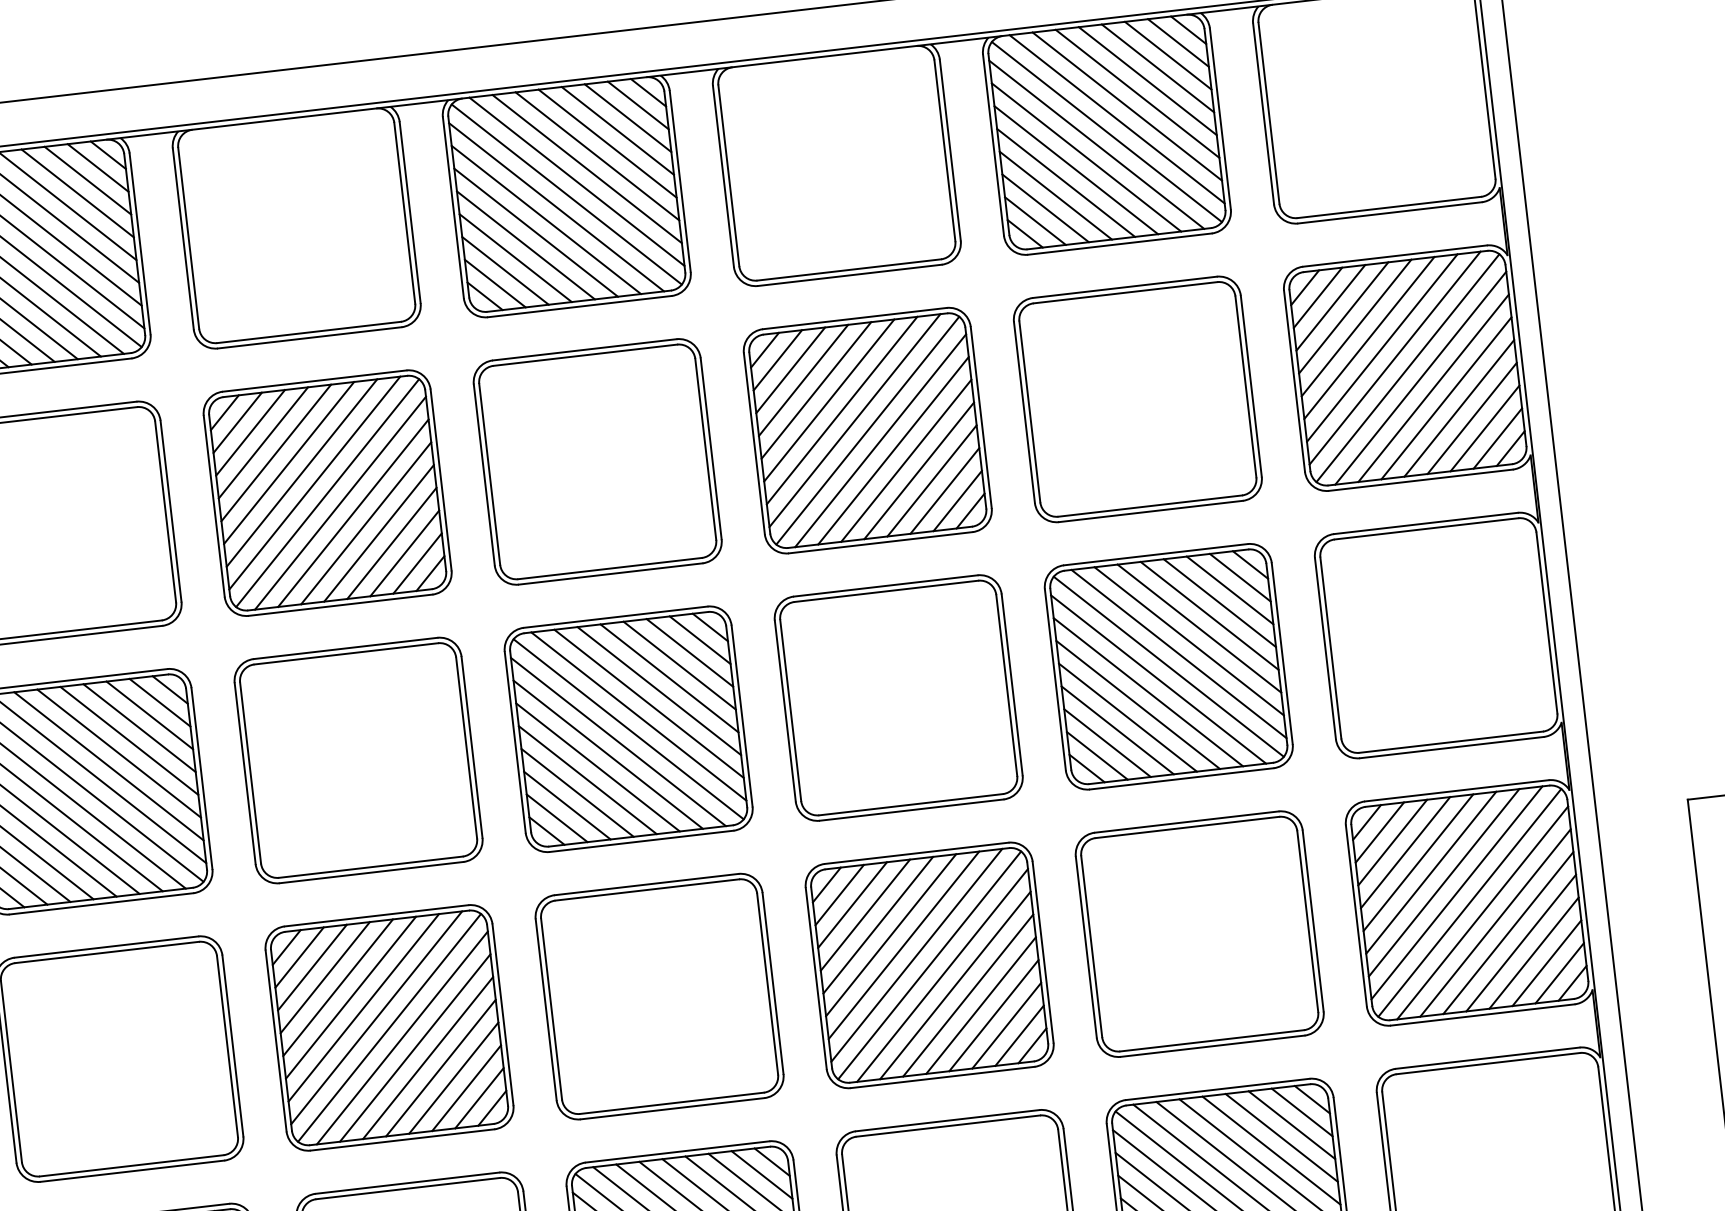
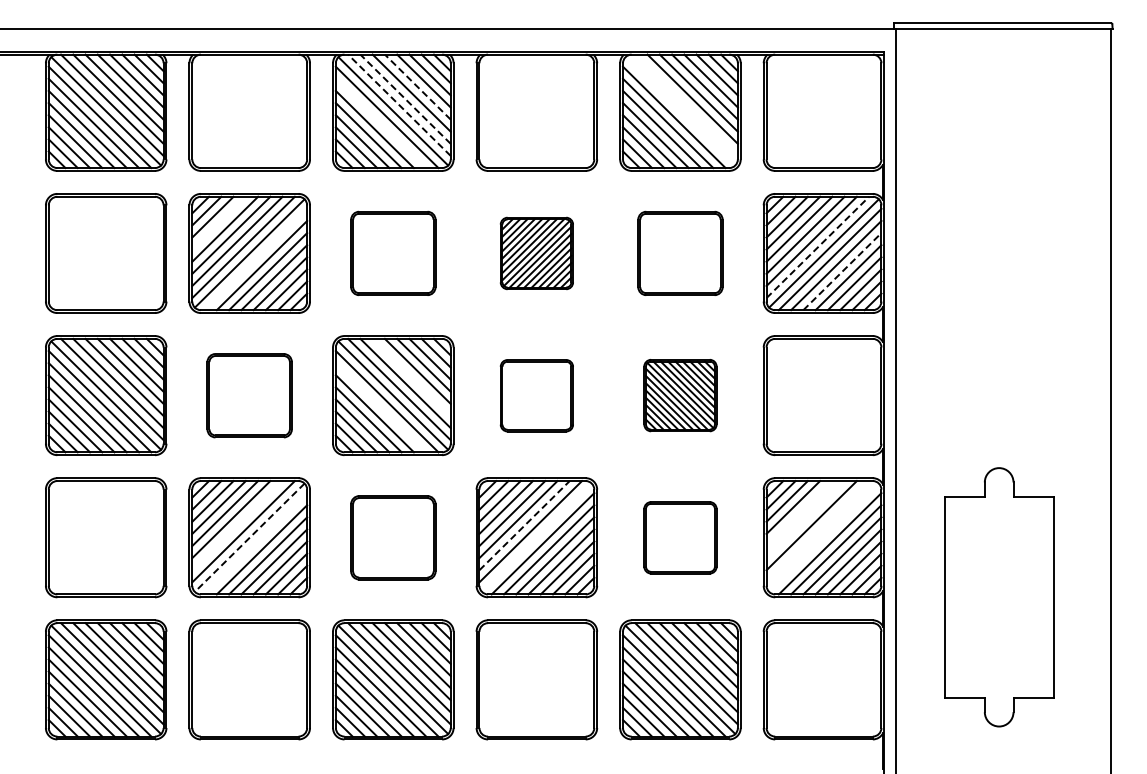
line: (1116, 117) -> (686, 104), removed
line: (1107, 132) -> (680, 111), removed
line: (606, 142) -> (417, 86), solid -> dashed
line: (586, 167) -> (405, 98), solid -> dashed
line: (576, 180) -> (399, 104), solid -> dashed
line: (545, 220) -> (380, 123), removed
line: (1396, 358) -> (818, 247), solid -> dashed
line: (1446, 398) -> (842, 271), solid -> dashed
part: (1137, 399) -> (680, 253), size x0.7
part: (867, 430) -> (536, 253), size x0.6
line: (262, 441) -> (218, 222), removed
part: (598, 461) -> (393, 253), size x0.7
line: (339, 503) -> (255, 259), removed
part: (1168, 666) -> (680, 395), size x0.6
line: (658, 691) -> (411, 377), removed
part: (897, 697) -> (536, 395), size x0.6
line: (607, 754) -> (380, 407), removed
part: (358, 760) -> (249, 395), size x0.7
line: (1418, 862) -> (799, 513), removed
line: (1431, 872) -> (805, 519), removed
line: (1456, 892) -> (817, 531), removed
line: (1468, 902) -> (823, 537), removed
part: (1199, 933) -> (680, 537), size x0.6
line: (903, 945) -> (524, 525), solid -> dashed
line: (928, 965) -> (536, 537), removed
part: (659, 996) -> (393, 537), size x0.7
line: (363, 1007) -> (237, 525), removed
line: (389, 1029) -> (249, 538), solid -> dashed
line: (401, 1037) -> (255, 543), removed

